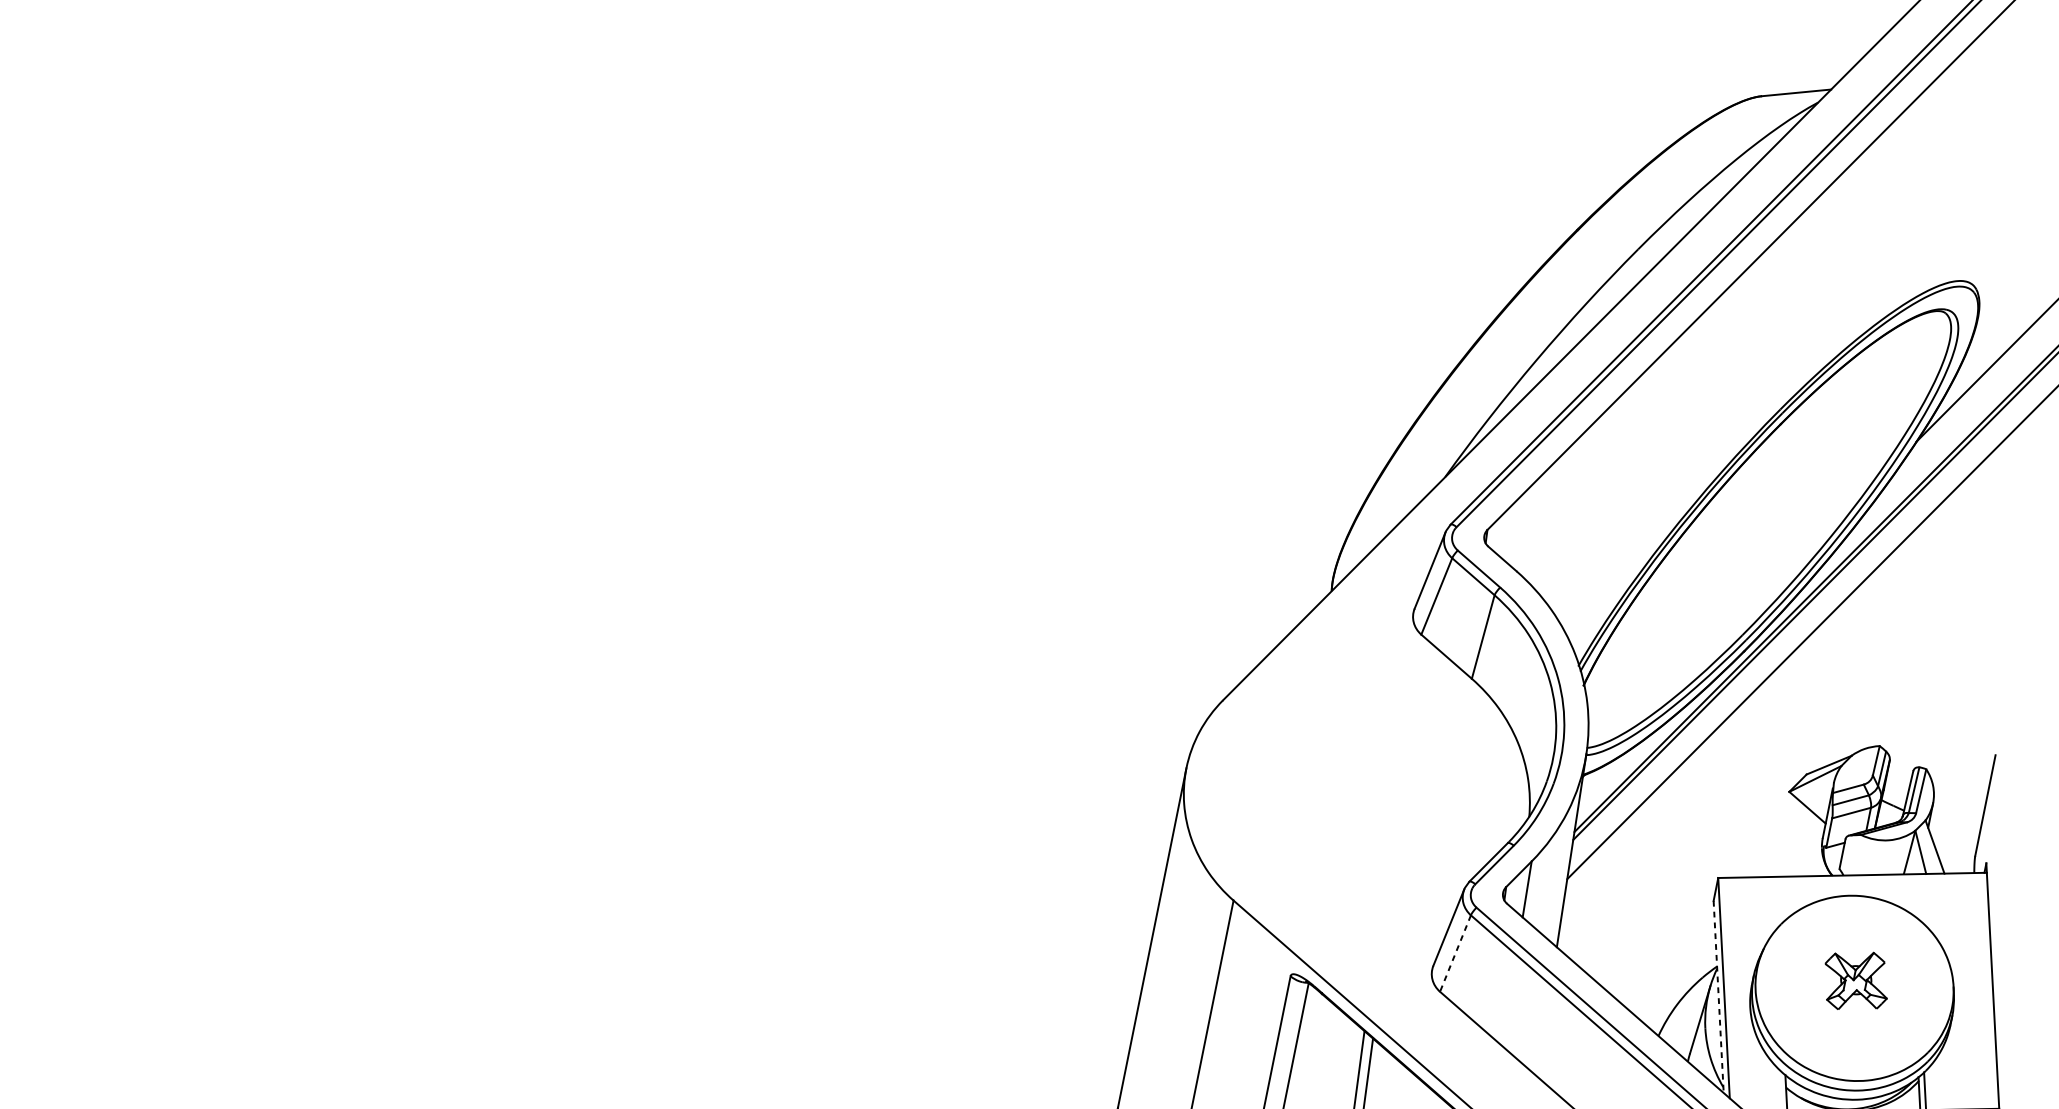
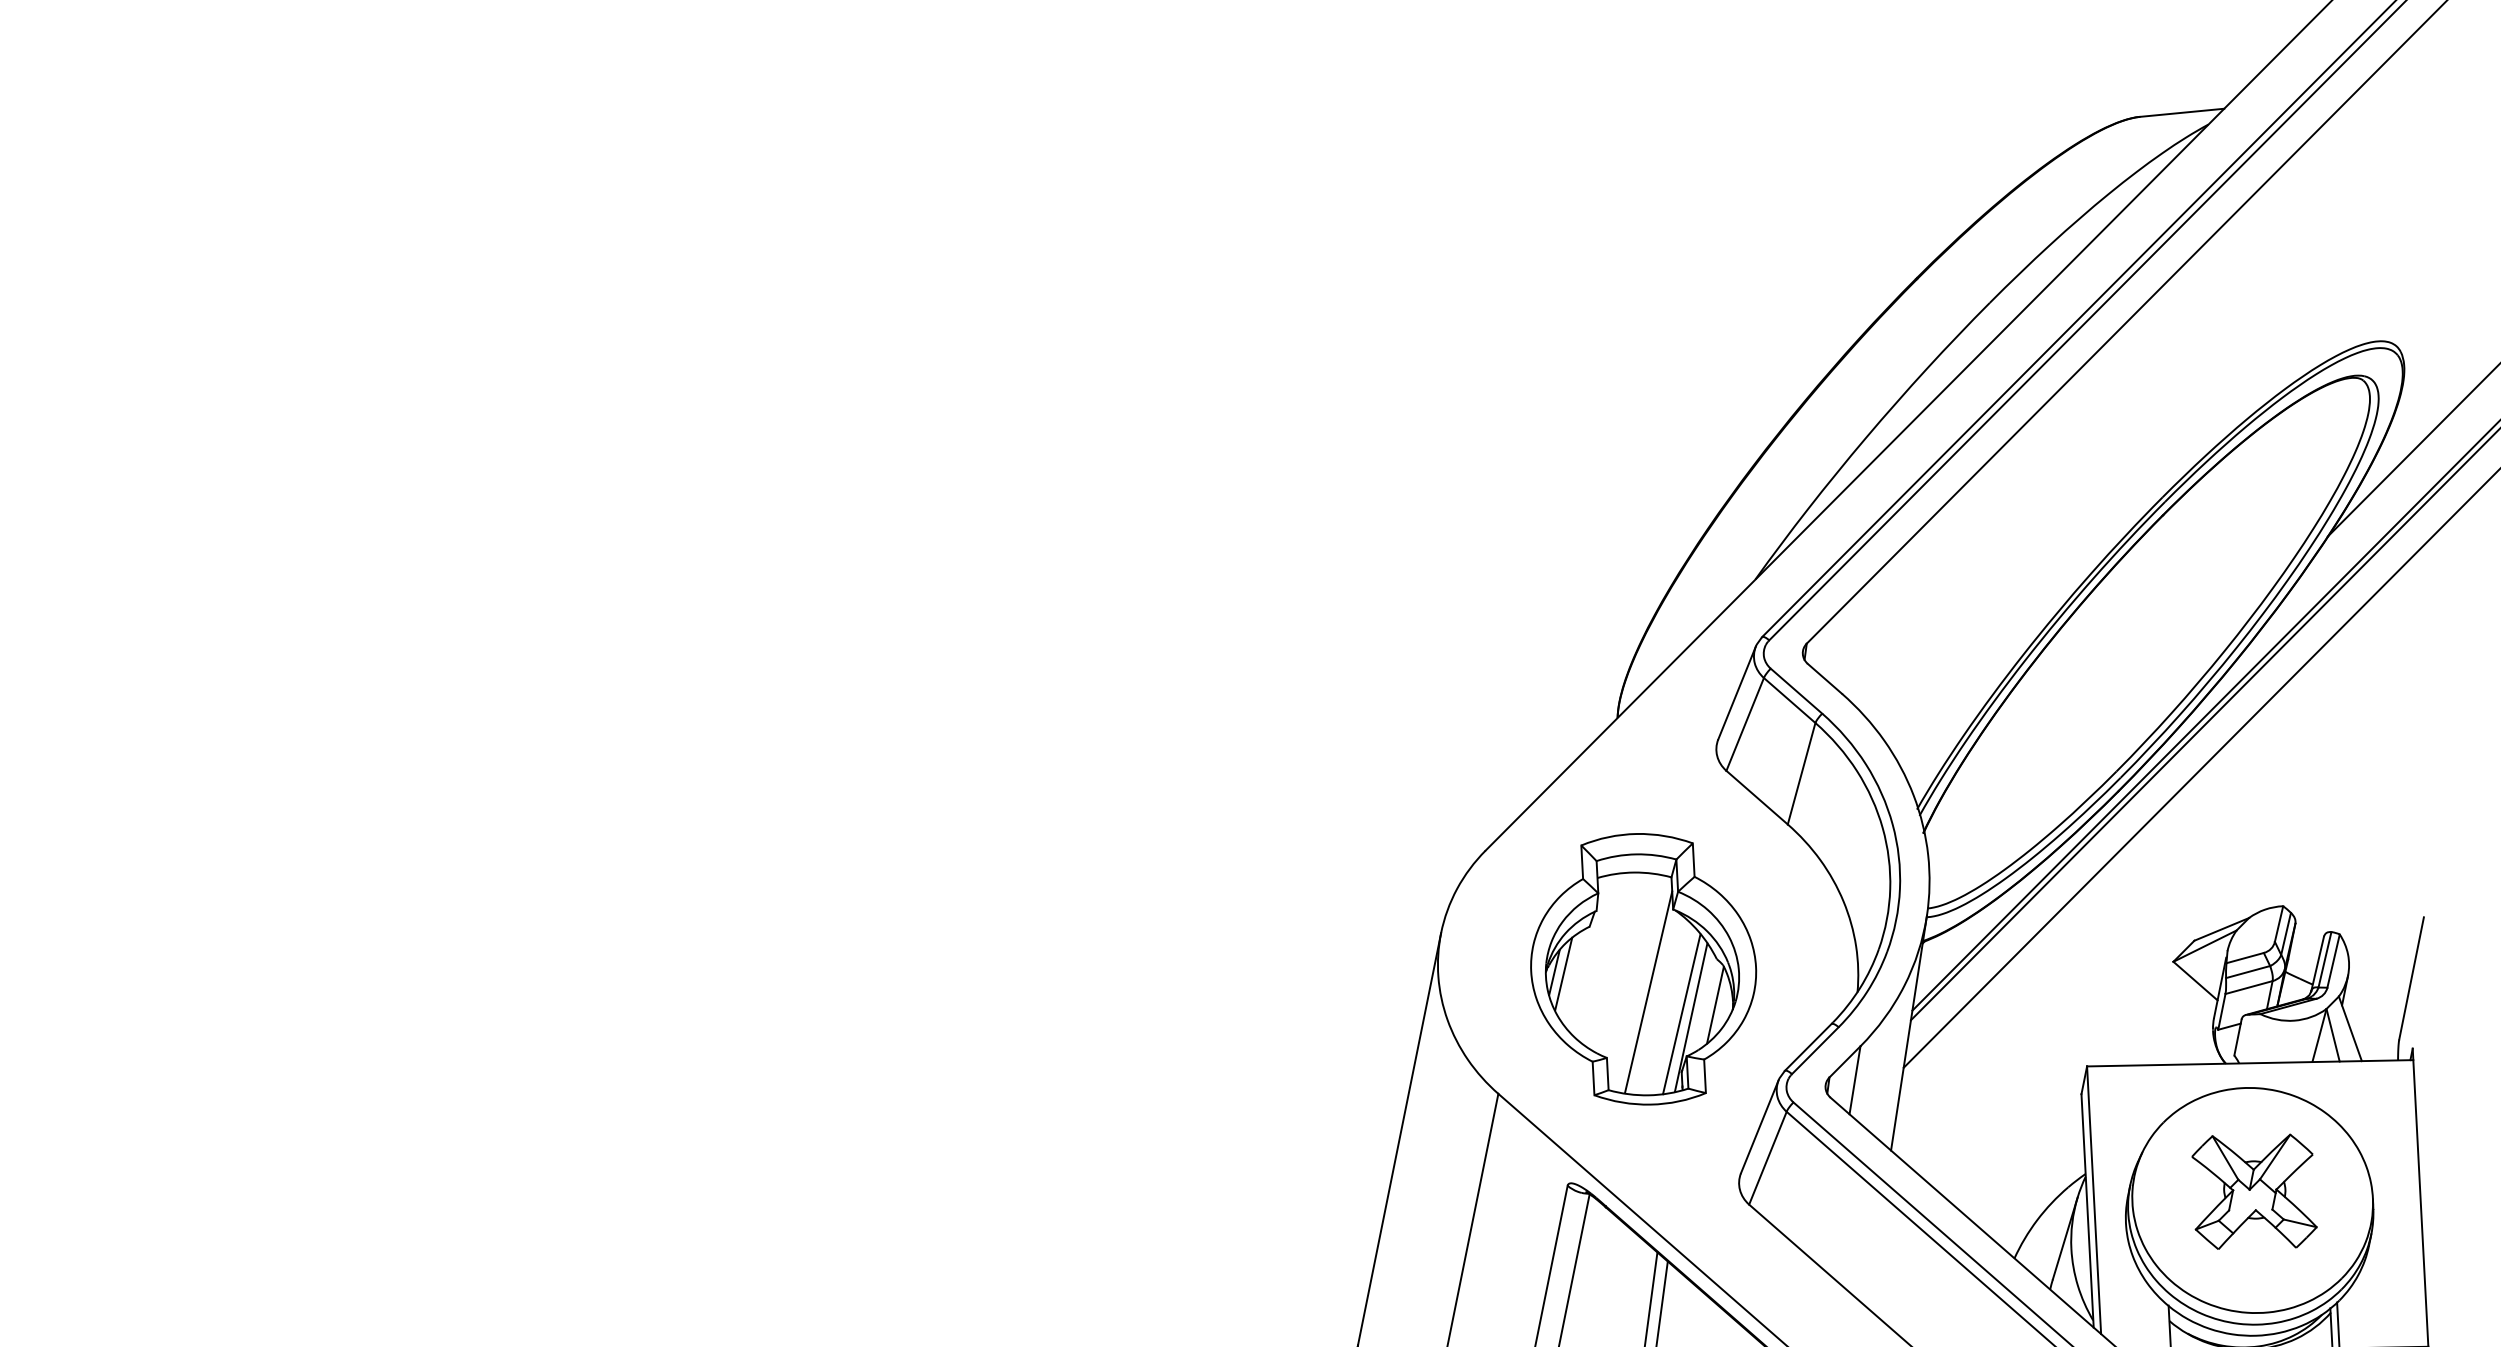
part: (1353, 798) -> (1643, 969), added
line: (1455, 953) -> (1767, 1158), dashed -> solid
part: (1856, 980) -> (2254, 1191), size x1.67
line: (1718, 996) -> (2087, 1210), dashed -> solid

